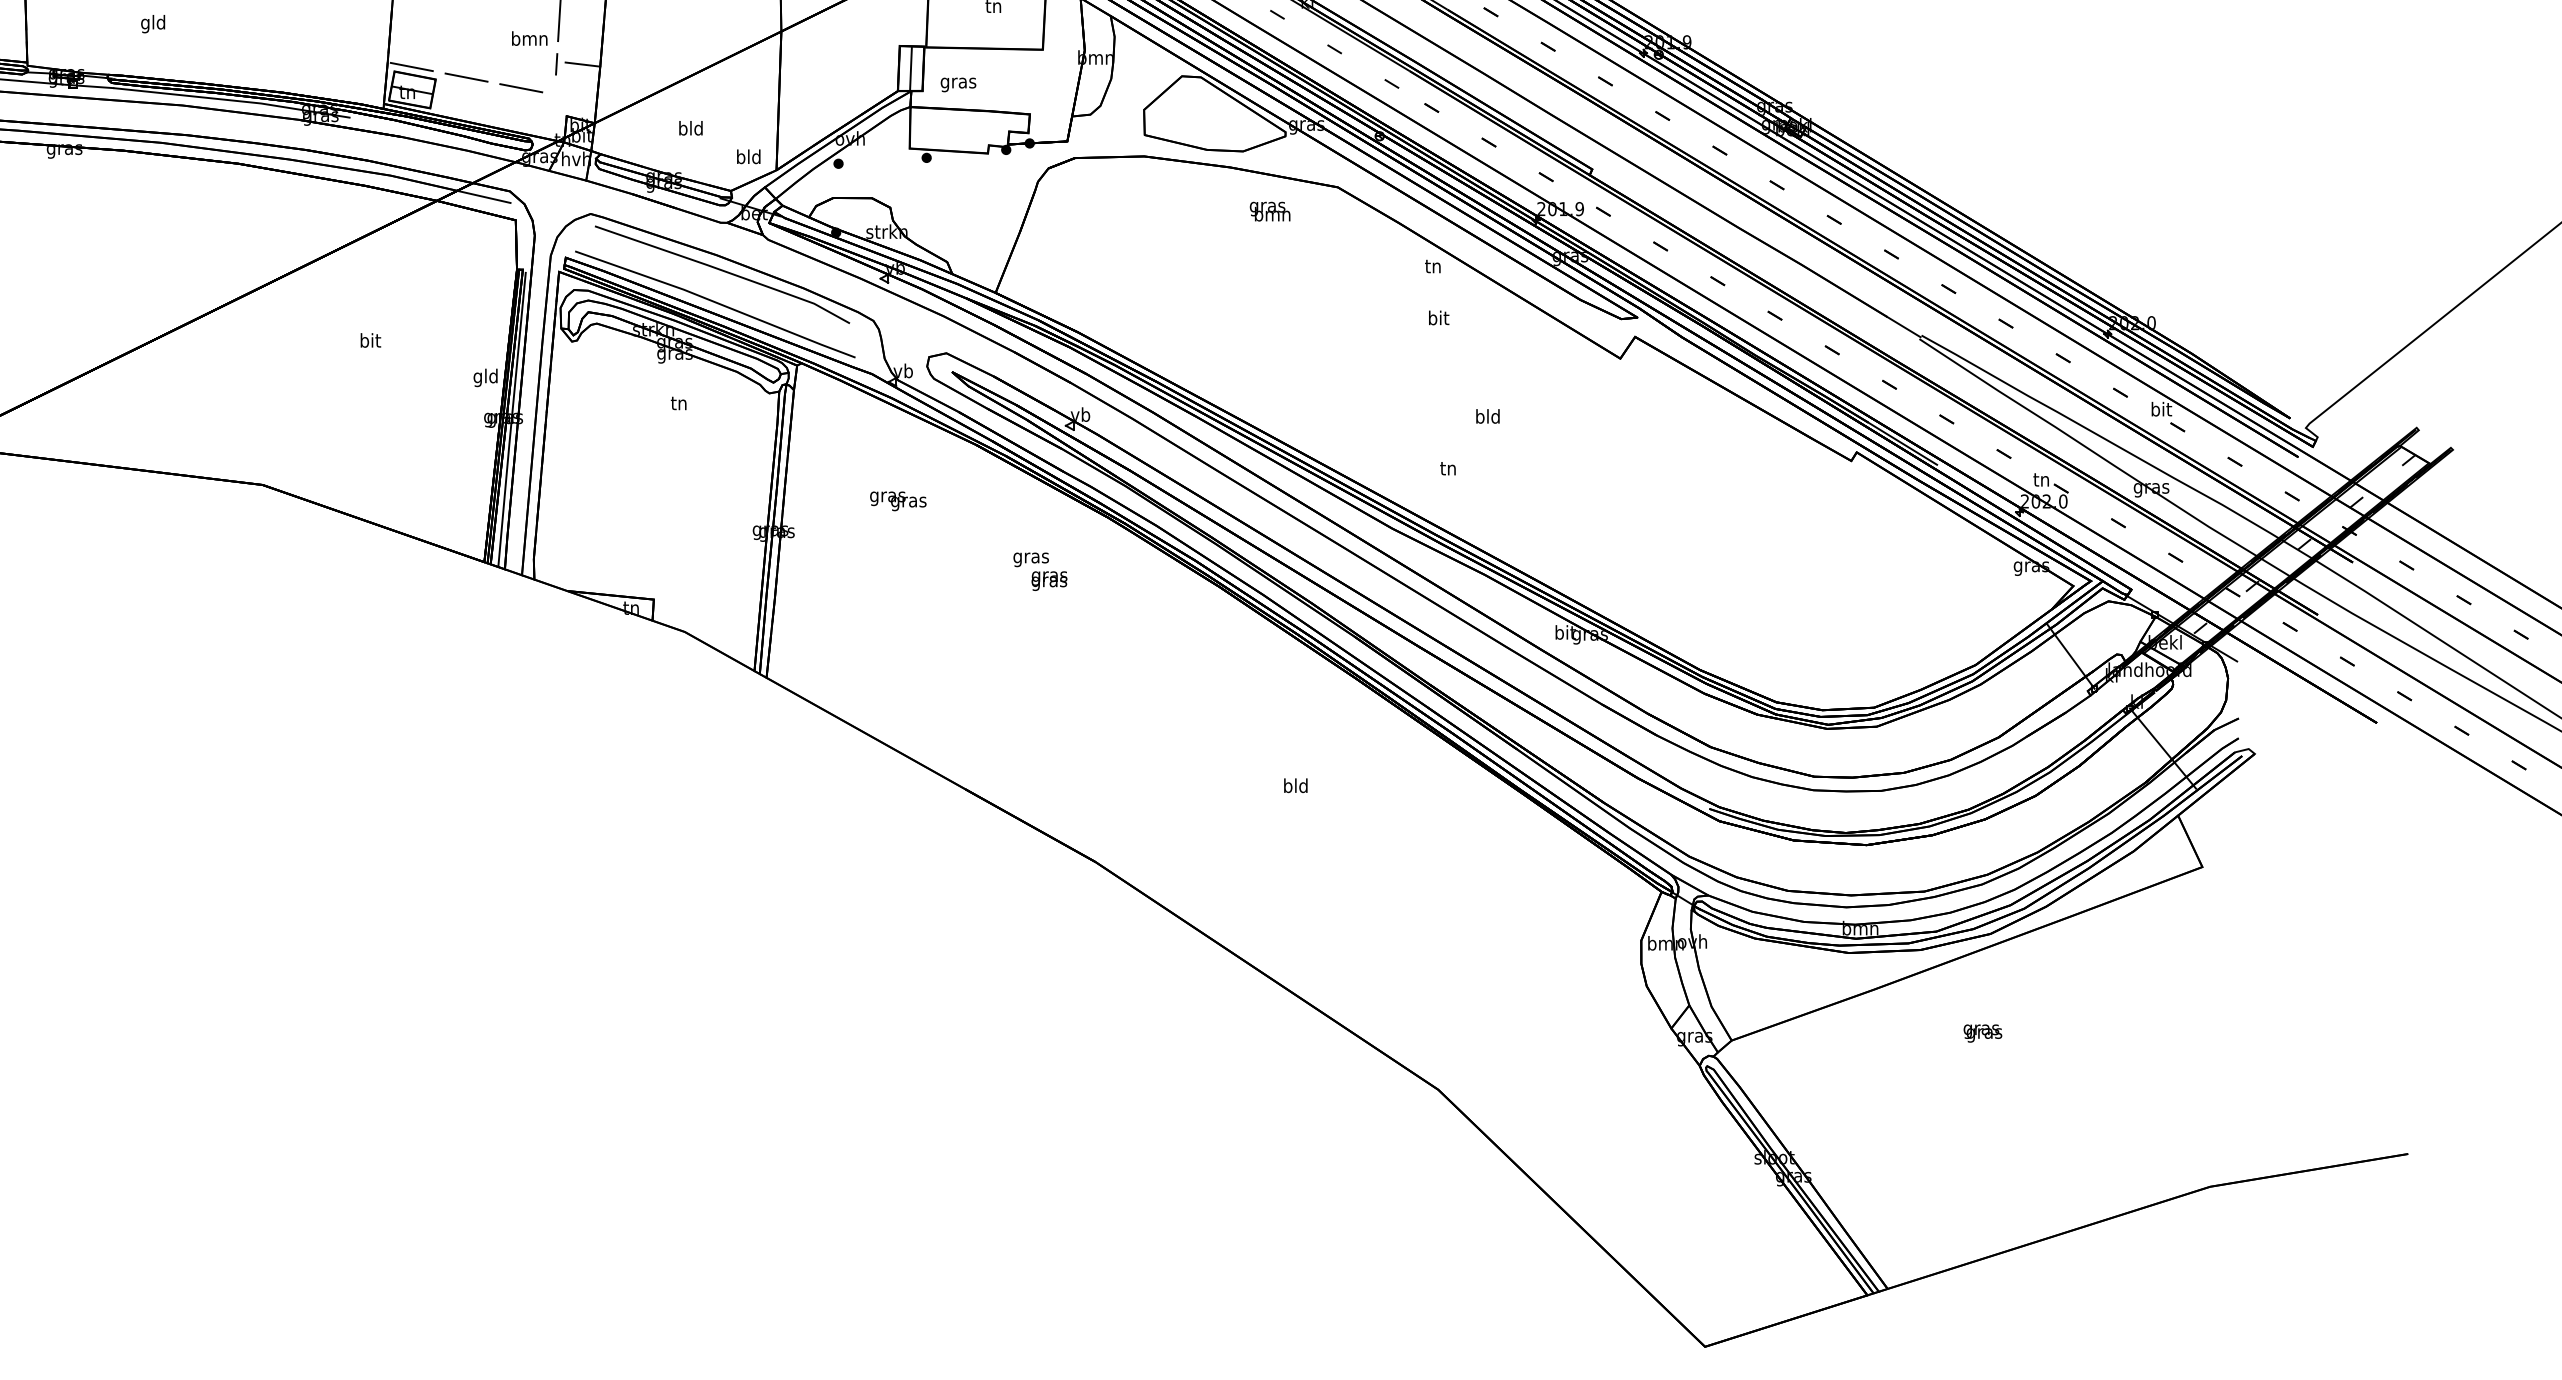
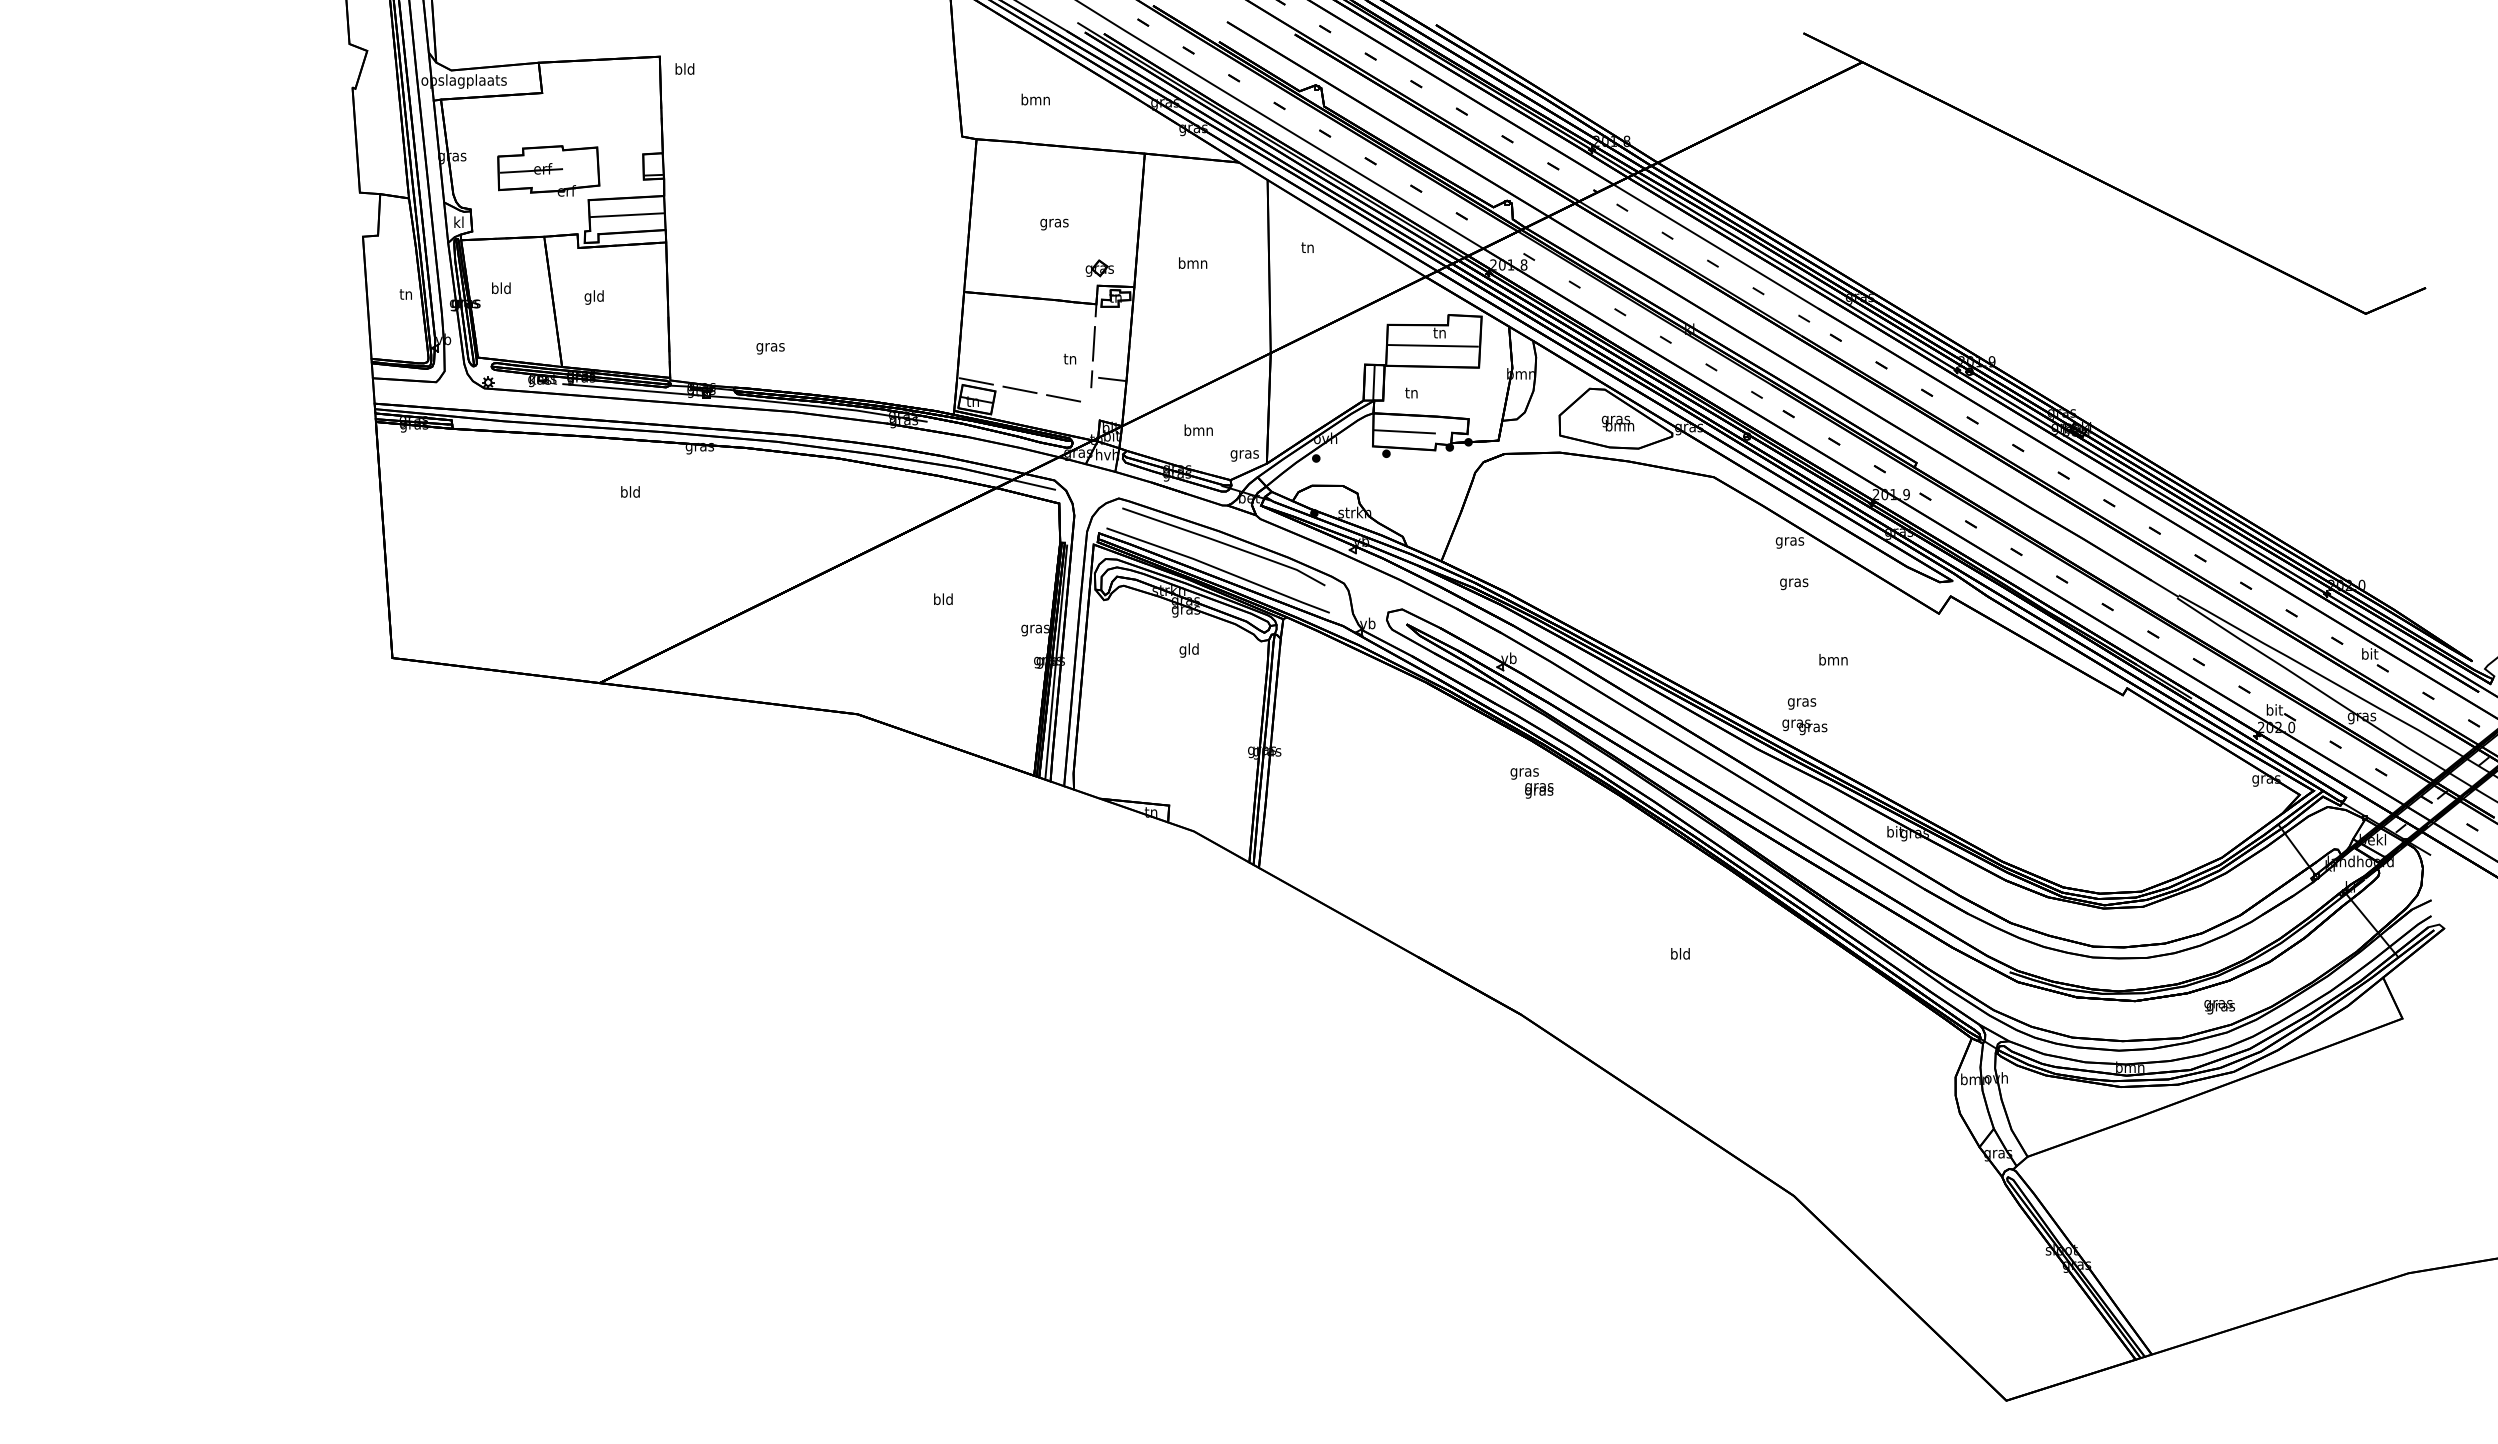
line: (984, 21) -> (1432, 345), added
text: (153, 24) -> (770, 347), gld -> gras
text: (529, 38) -> (1070, 358), bmn -> tn
text: (958, 83) -> (1411, 394), gras -> tn
text: (690, 128) -> (1198, 430), bld -> bmn
line: (949, 129) -> (1404, 431), added
text: (748, 158) -> (1244, 454), bld -> gras
text: (1269, 211) -> (1617, 423), moved
text: (1432, 268) -> (1789, 541), tn -> gras
text: (1439, 319) -> (1794, 582), bit -> gras
text: (370, 340) -> (943, 599), bit -> bld
text: (486, 377) -> (1035, 628), gld -> gras
text: (678, 404) -> (1188, 650), tn -> gld
text: (1487, 416) -> (1833, 659), bld -> bmn
text: (1447, 470) -> (1801, 702), tn -> gras
text: (2041, 478) -> (2274, 709), tn -> bit
text: (897, 501) -> (1804, 727), moved
text: (1039, 571) -> (1531, 783), moved
text: (1982, 1033) -> (2219, 1007), moved

